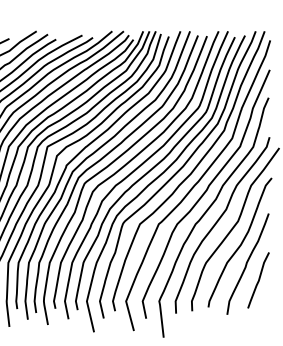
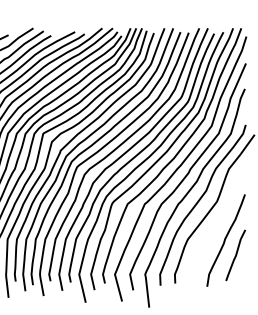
curve: (240, 243) -> (219, 221), removed

